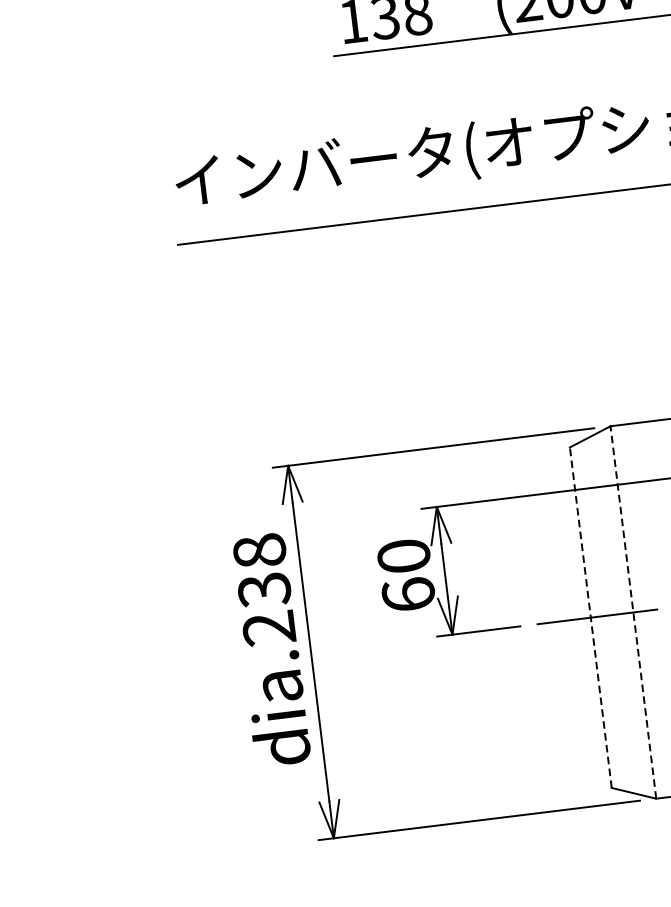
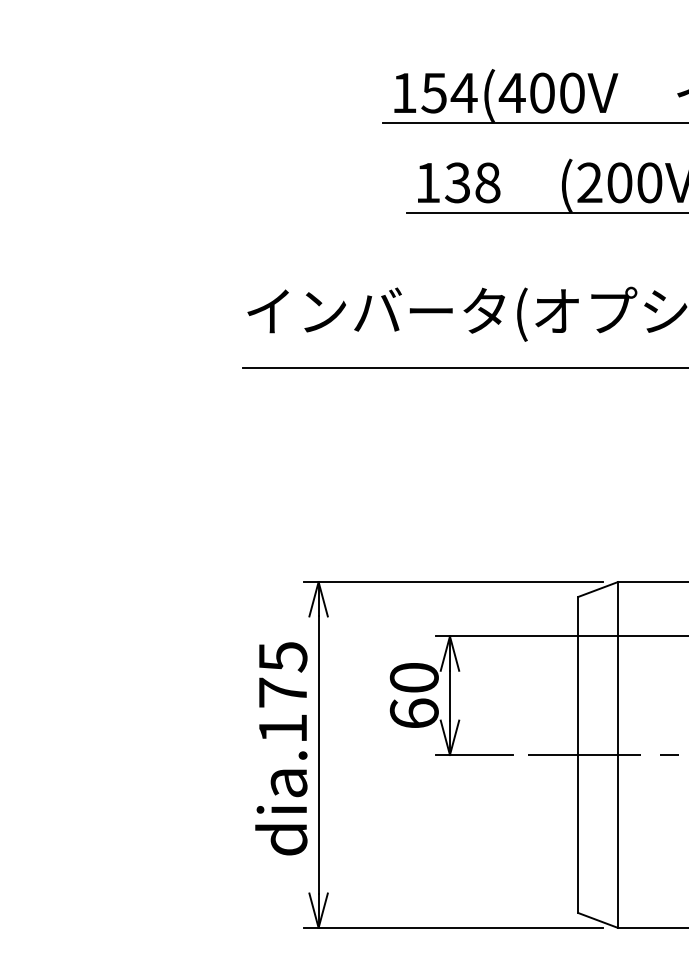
text: (263, 589) -> (282, 692), dia.238 -> dia.175
line: (632, 612) -> (617, 754), dashed -> solid
line: (590, 617) -> (578, 754), dashed -> solid

